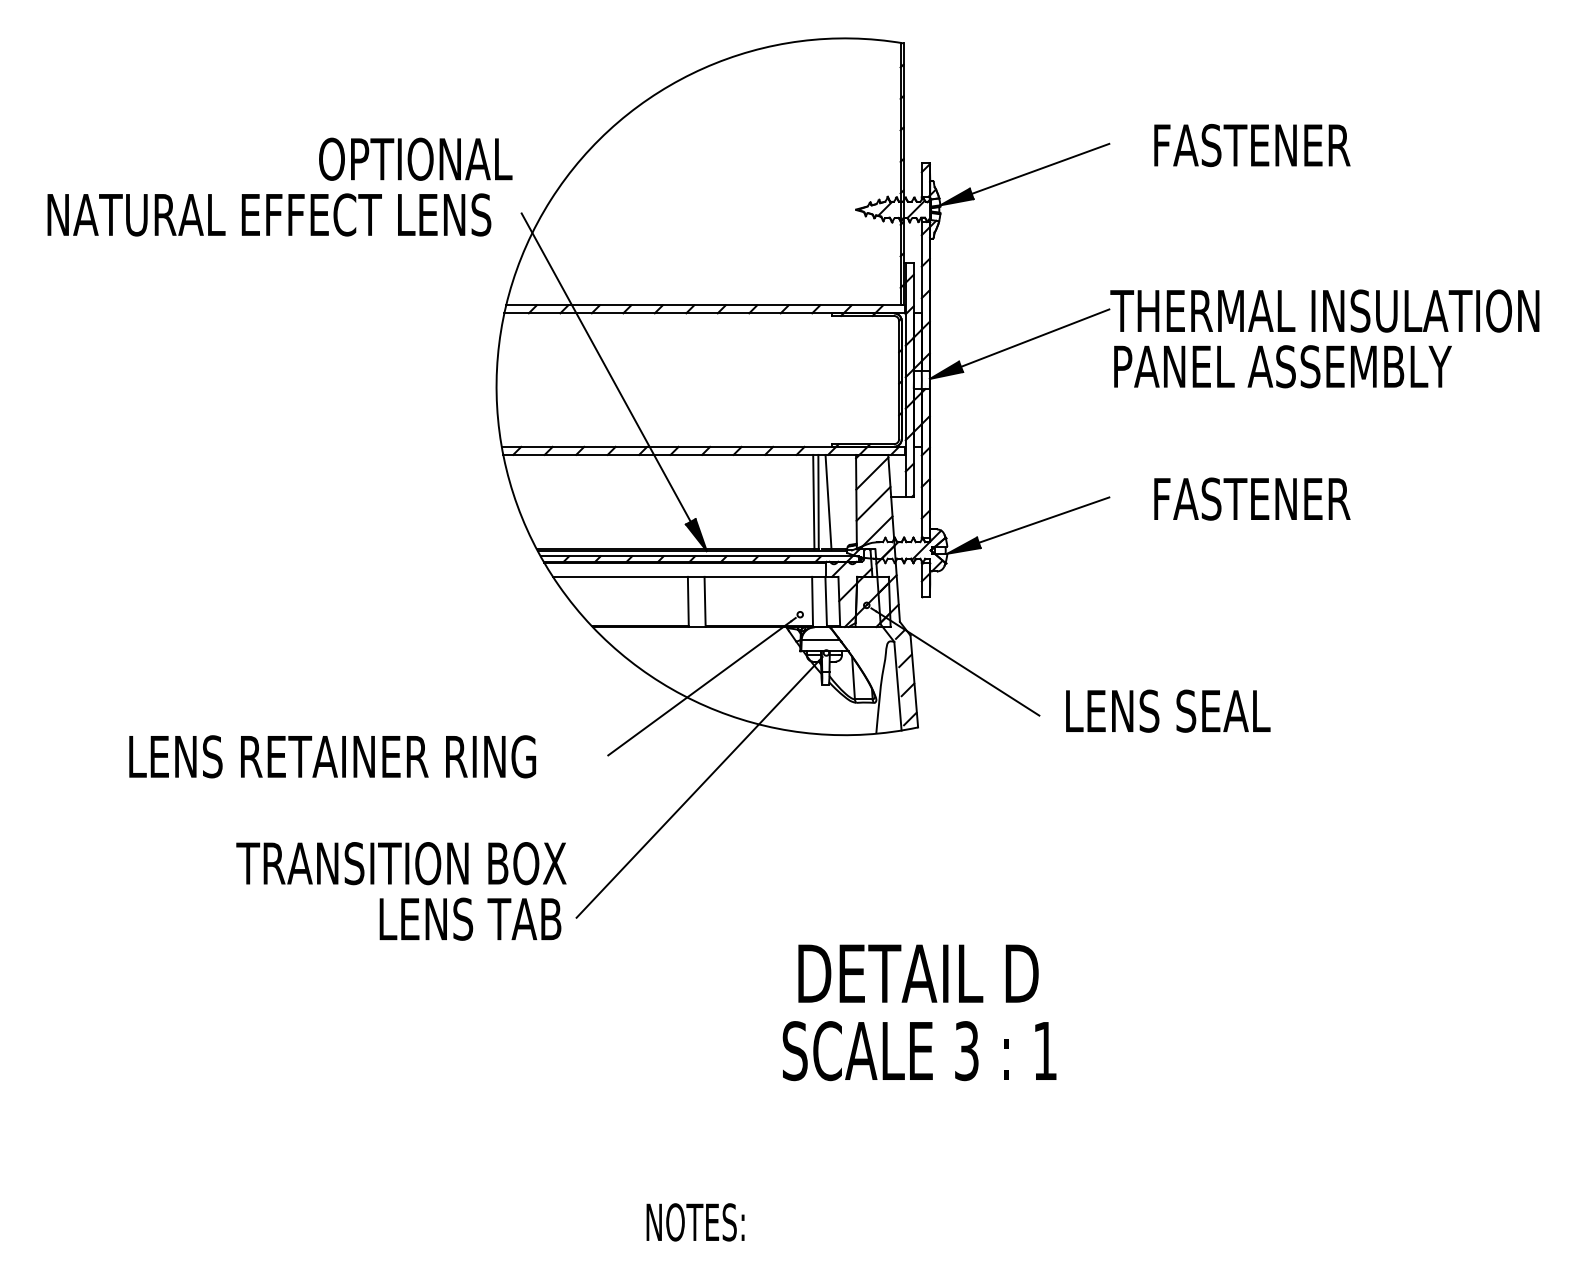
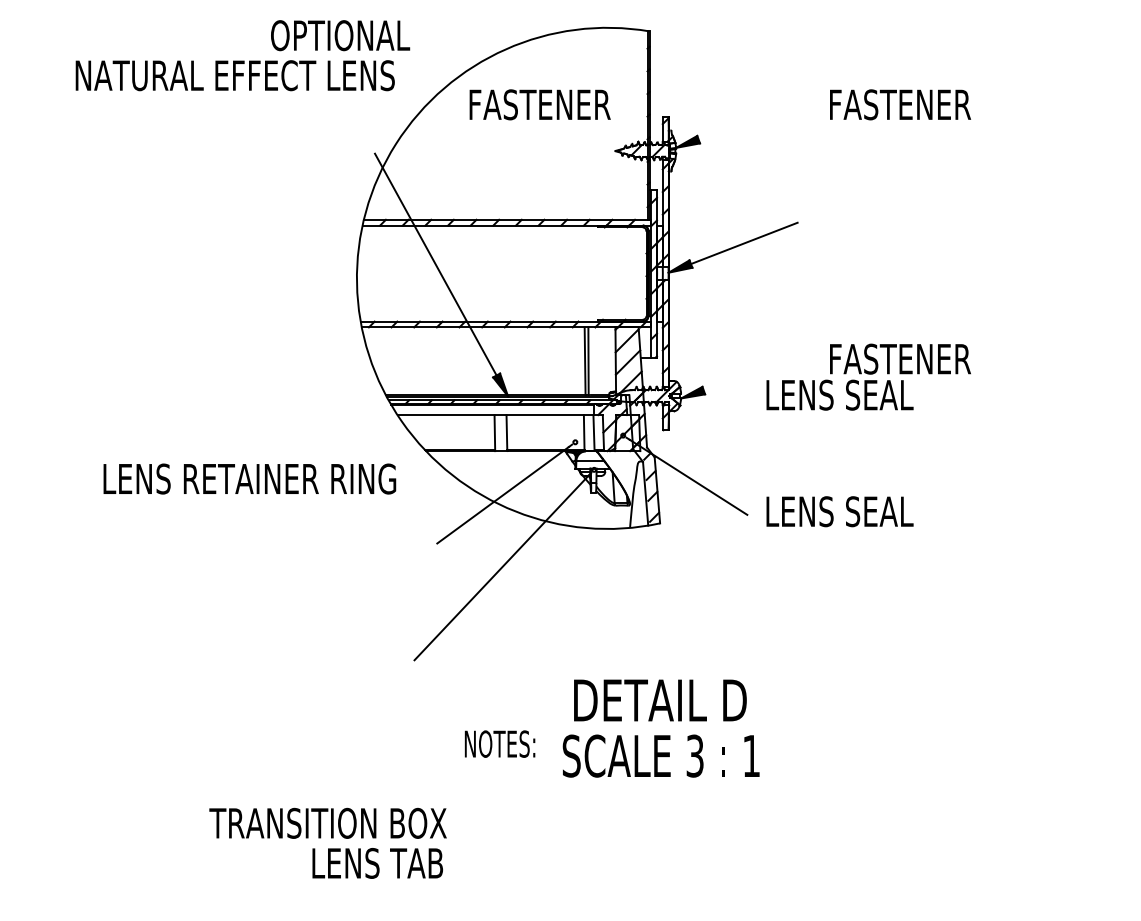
part: (751, 145) -> (540, 104), added
line: (1040, 168) -> (748, 121), removed
part: (279, 194) -> (242, 60), moved
part: (1324, 331) -> (952, 238), removed
line: (828, 501) -> (595, 360), removed
line: (1043, 519) -> (750, 373), removed
part: (1177, 545) -> (846, 392), added
part: (332, 756) -> (249, 478), moved
part: (401, 898) -> (328, 848), moved
part: (695, 1222) -> (500, 744), moved

